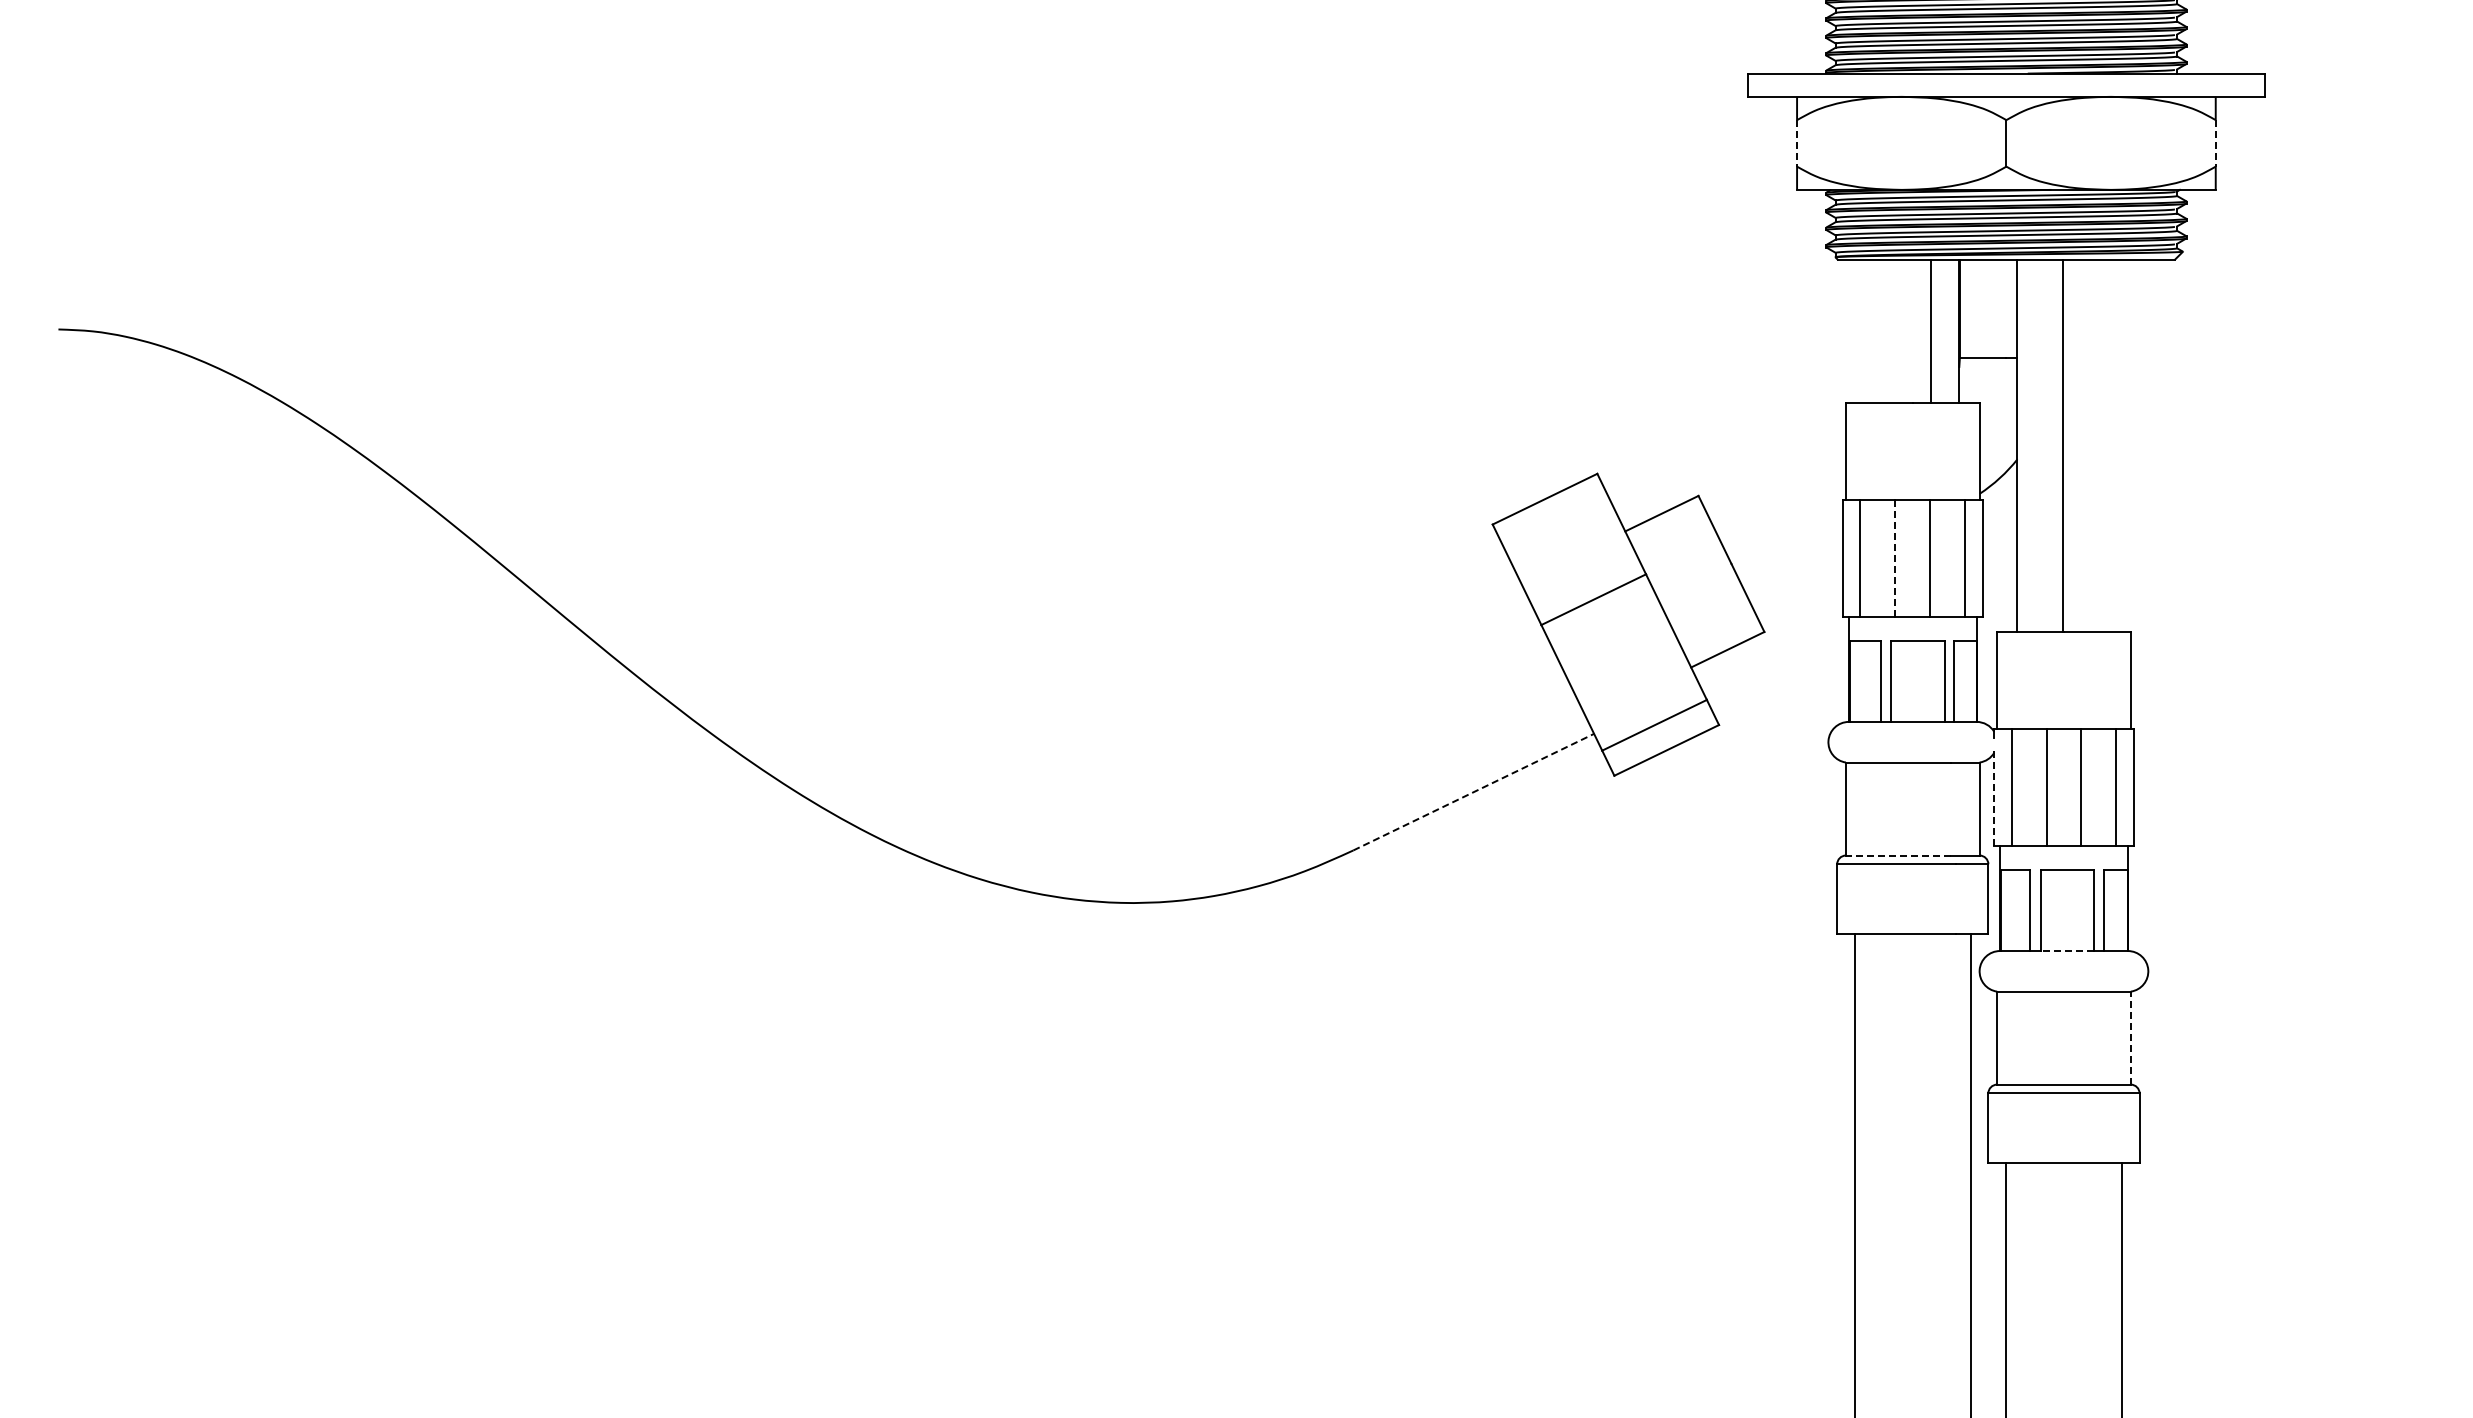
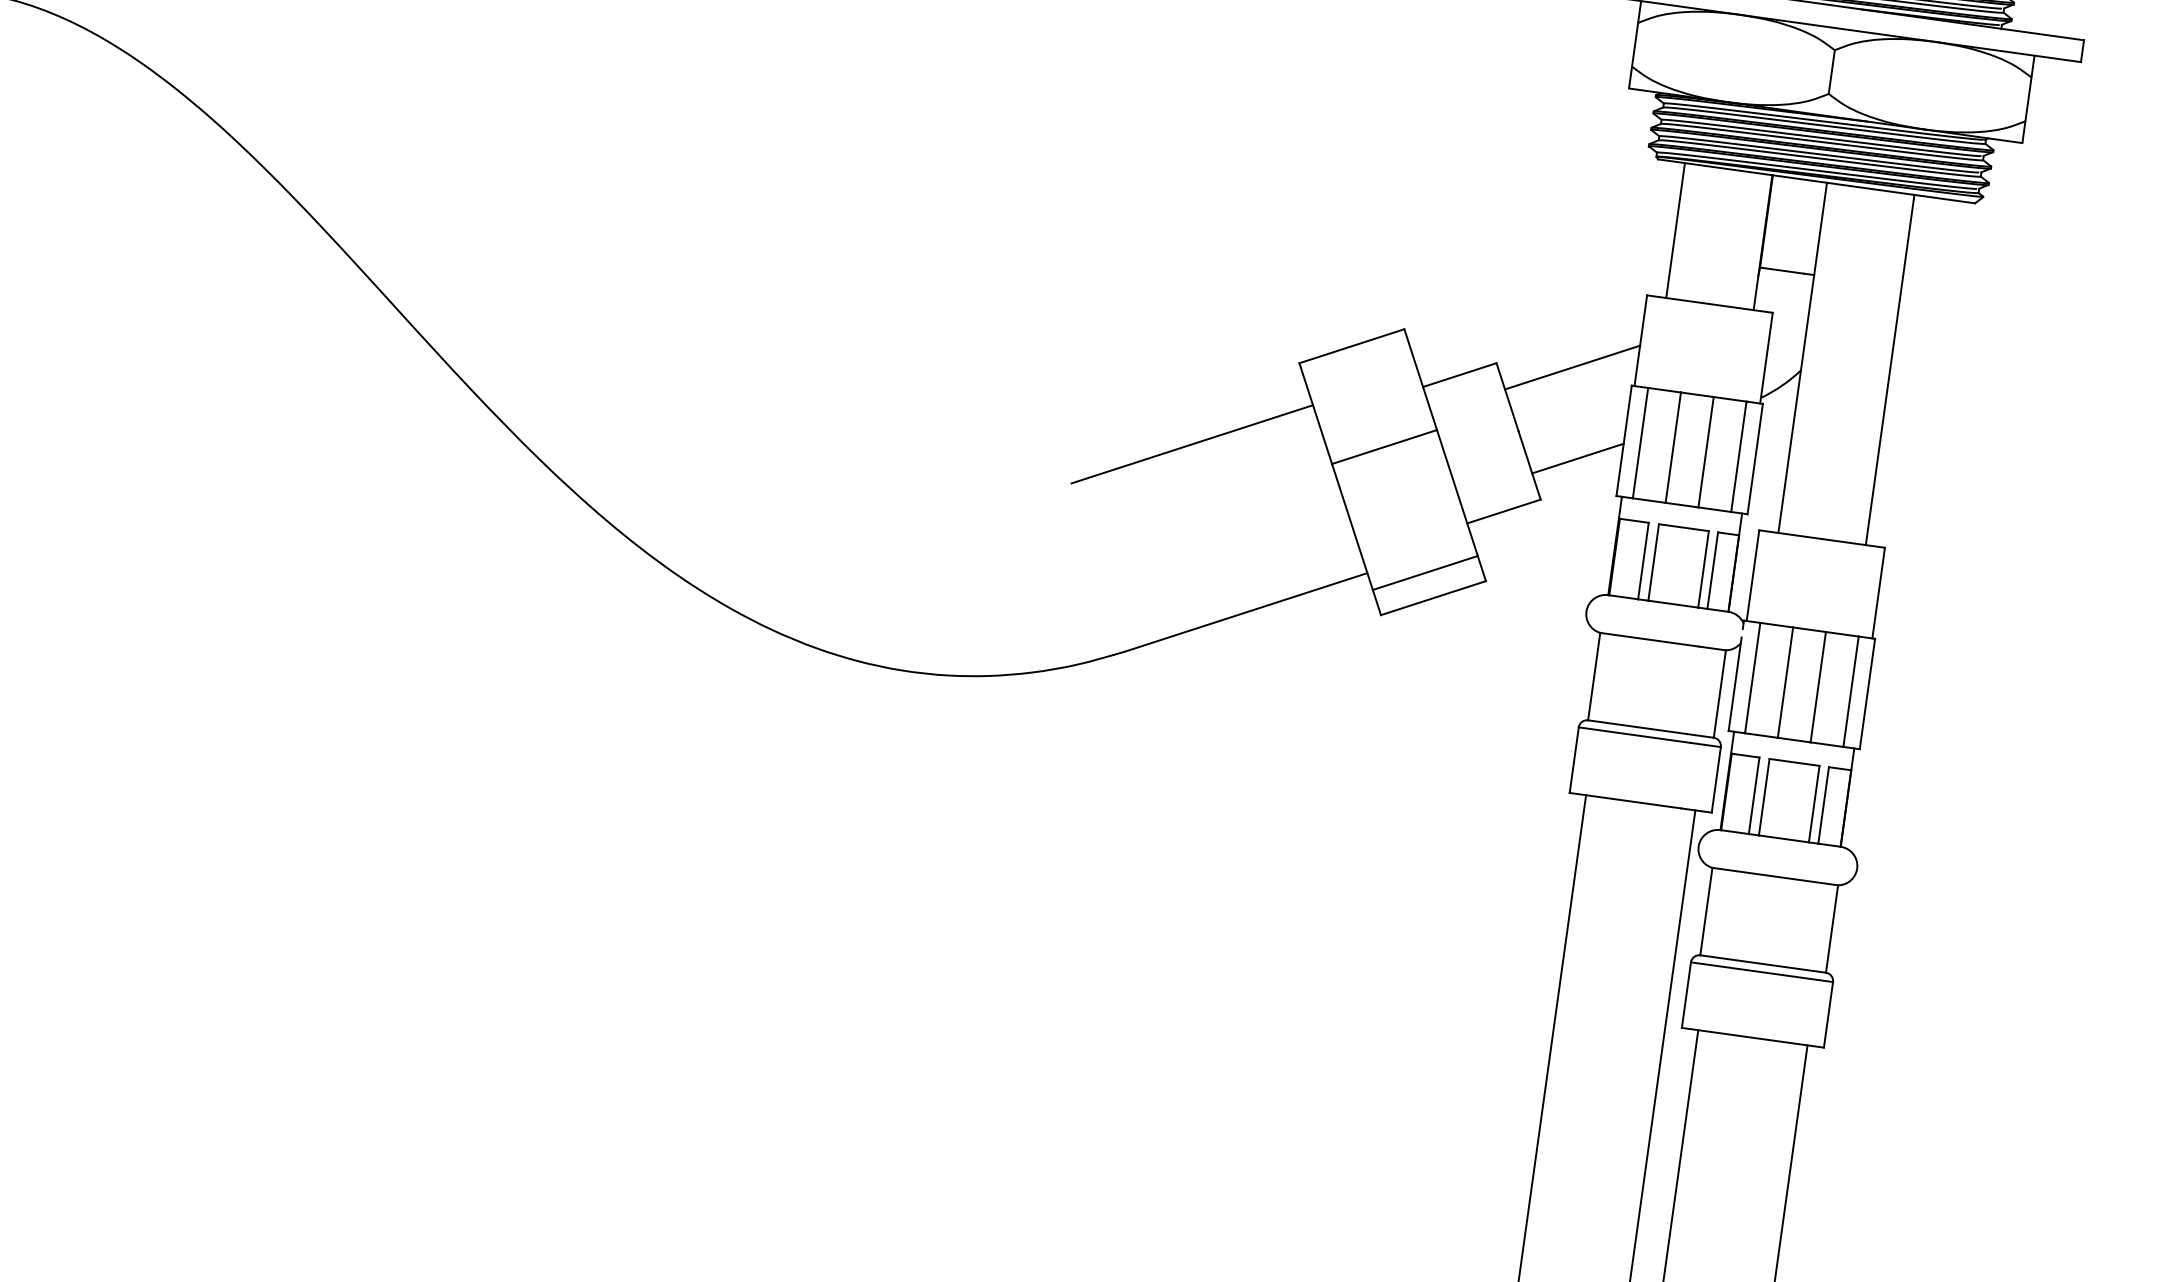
line: (1797, 143) -> (1635, 44), dashed -> solid
line: (2215, 143) -> (2028, 99), dashed -> solid
line: (1931, 331) -> (1675, 230), moved
line: (2062, 445) -> (1890, 369), moved
line: (1778, 489) -> (1572, 367), added
line: (1895, 558) -> (1673, 447), dashed -> solid
line: (1797, 583) -> (1578, 458), added
line: (1392, 624) -> (1192, 444), added
line: (1473, 792) -> (1246, 612), dashed -> solid
line: (1994, 796) -> (1735, 684), dashed -> solid
line: (1898, 855) -> (1637, 727), dashed -> solid
line: (2067, 951) -> (1783, 839), dashed -> solid
line: (2130, 1038) -> (1831, 929), dashed -> solid

